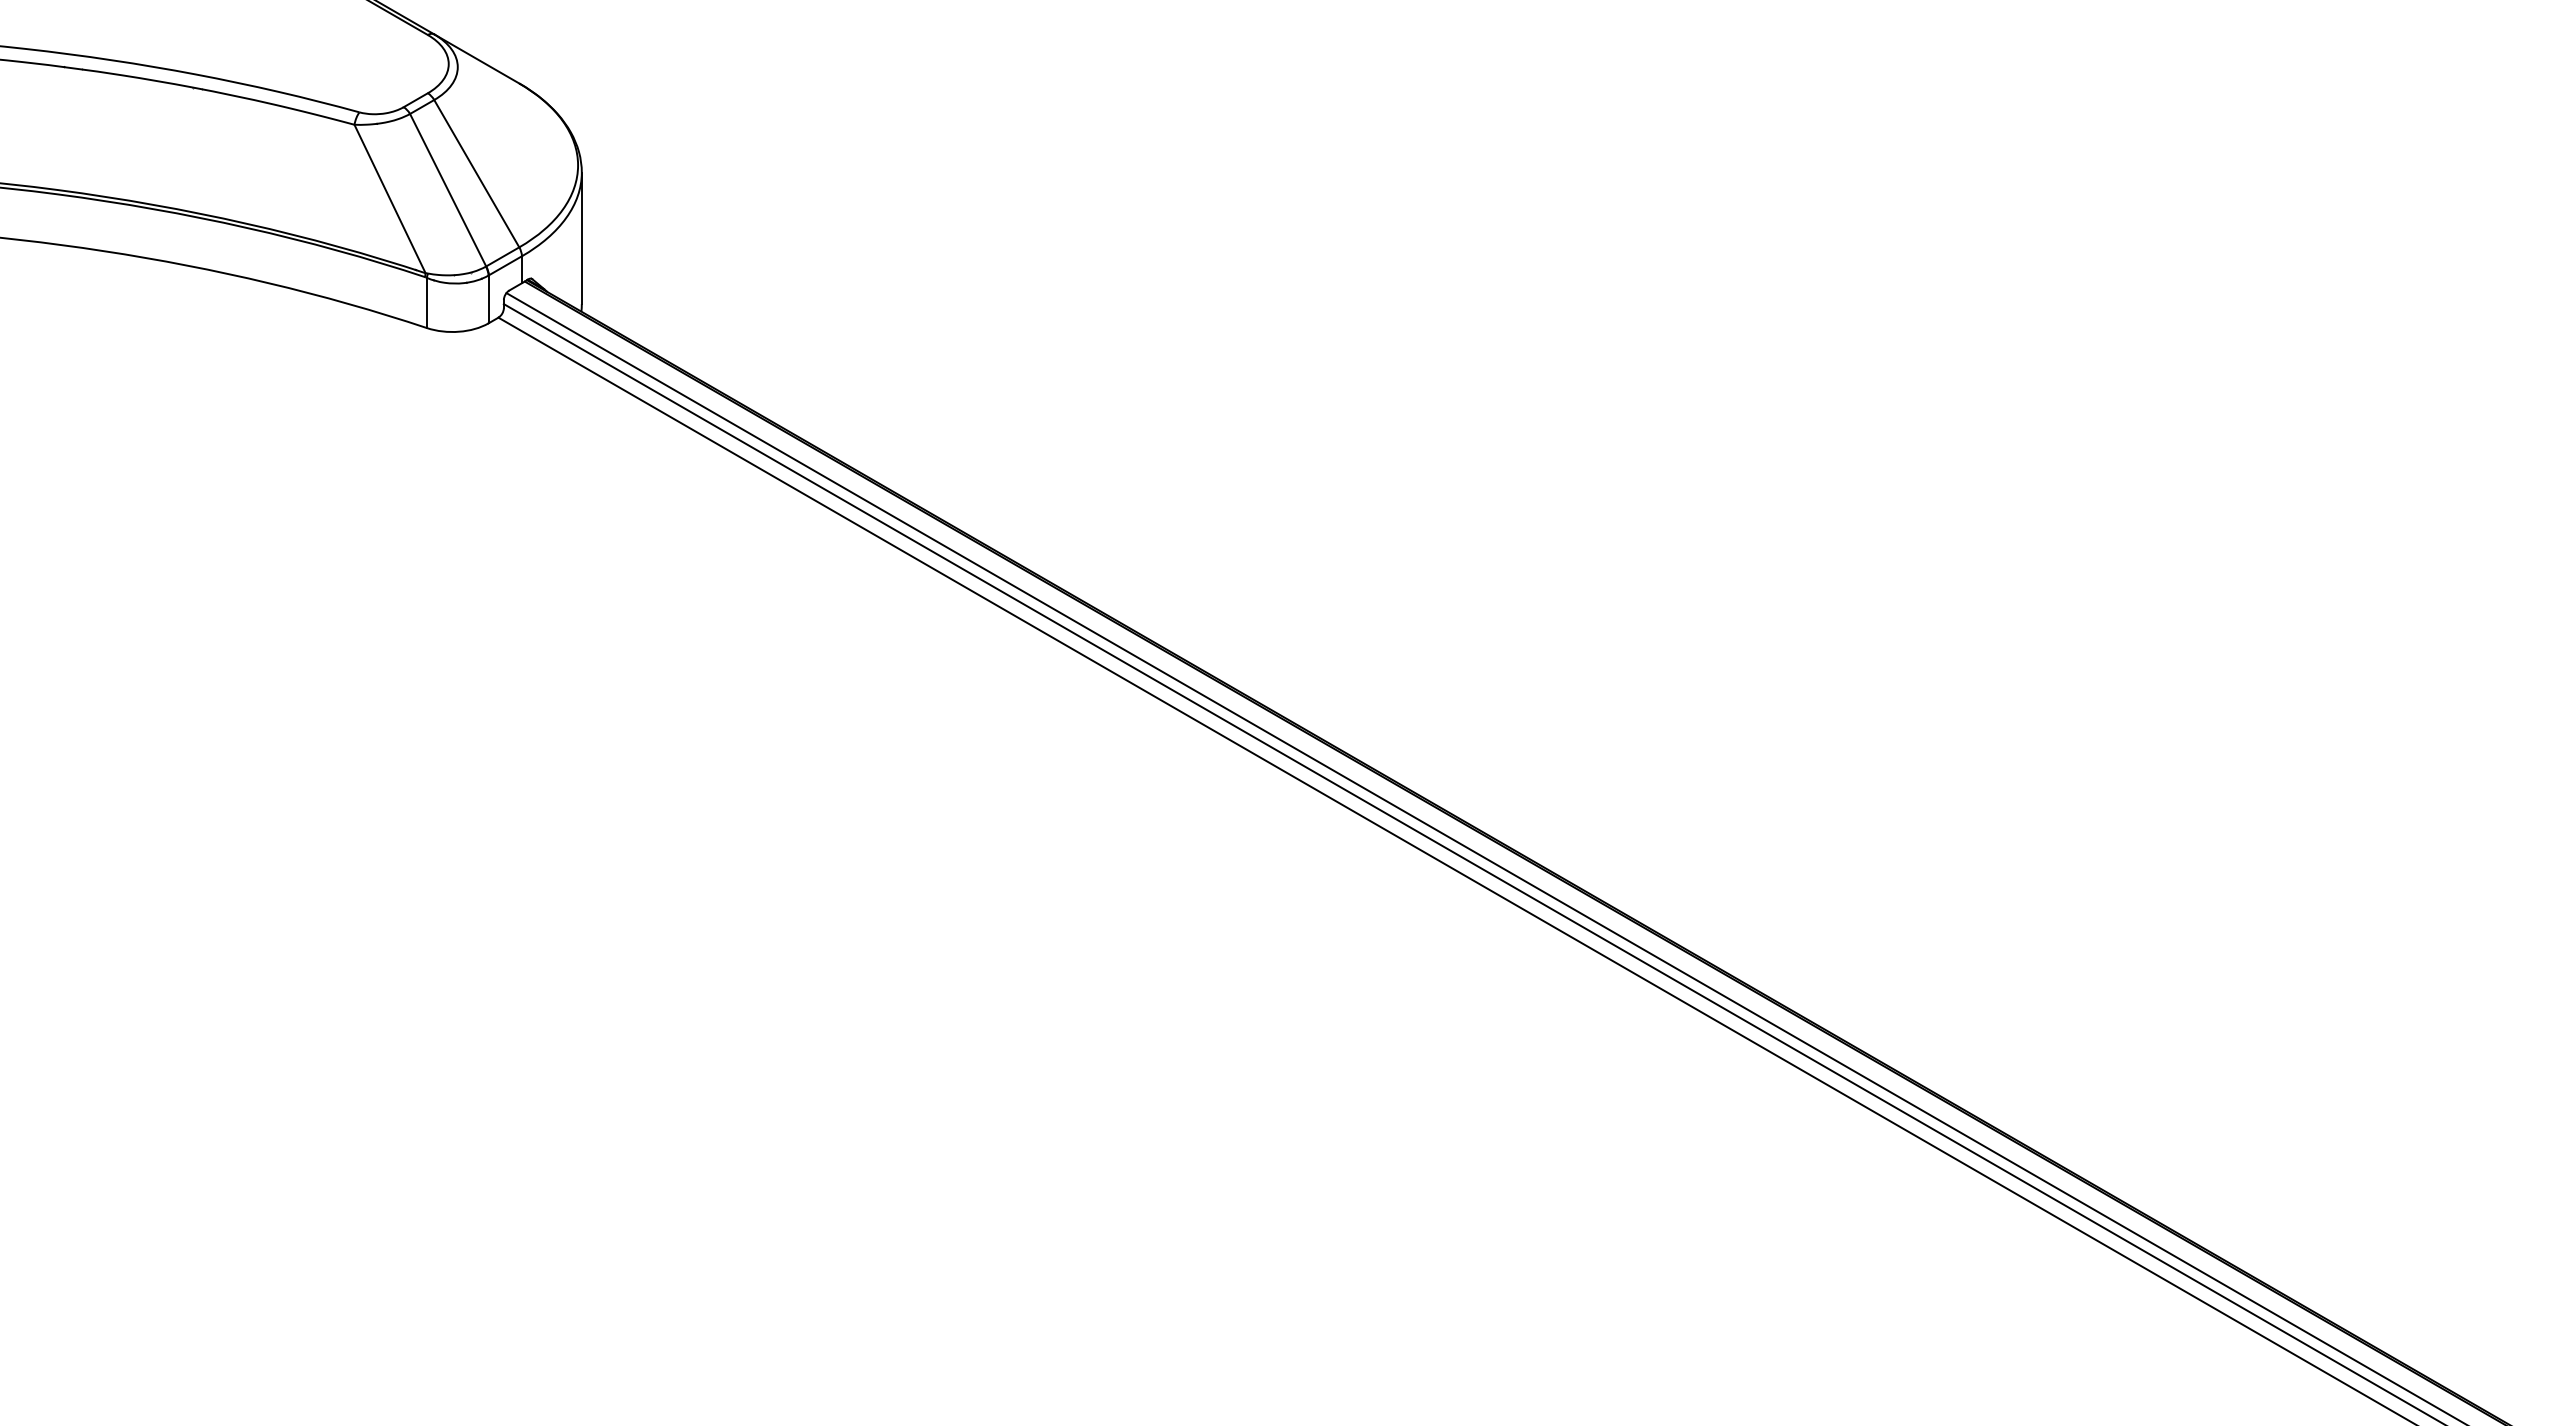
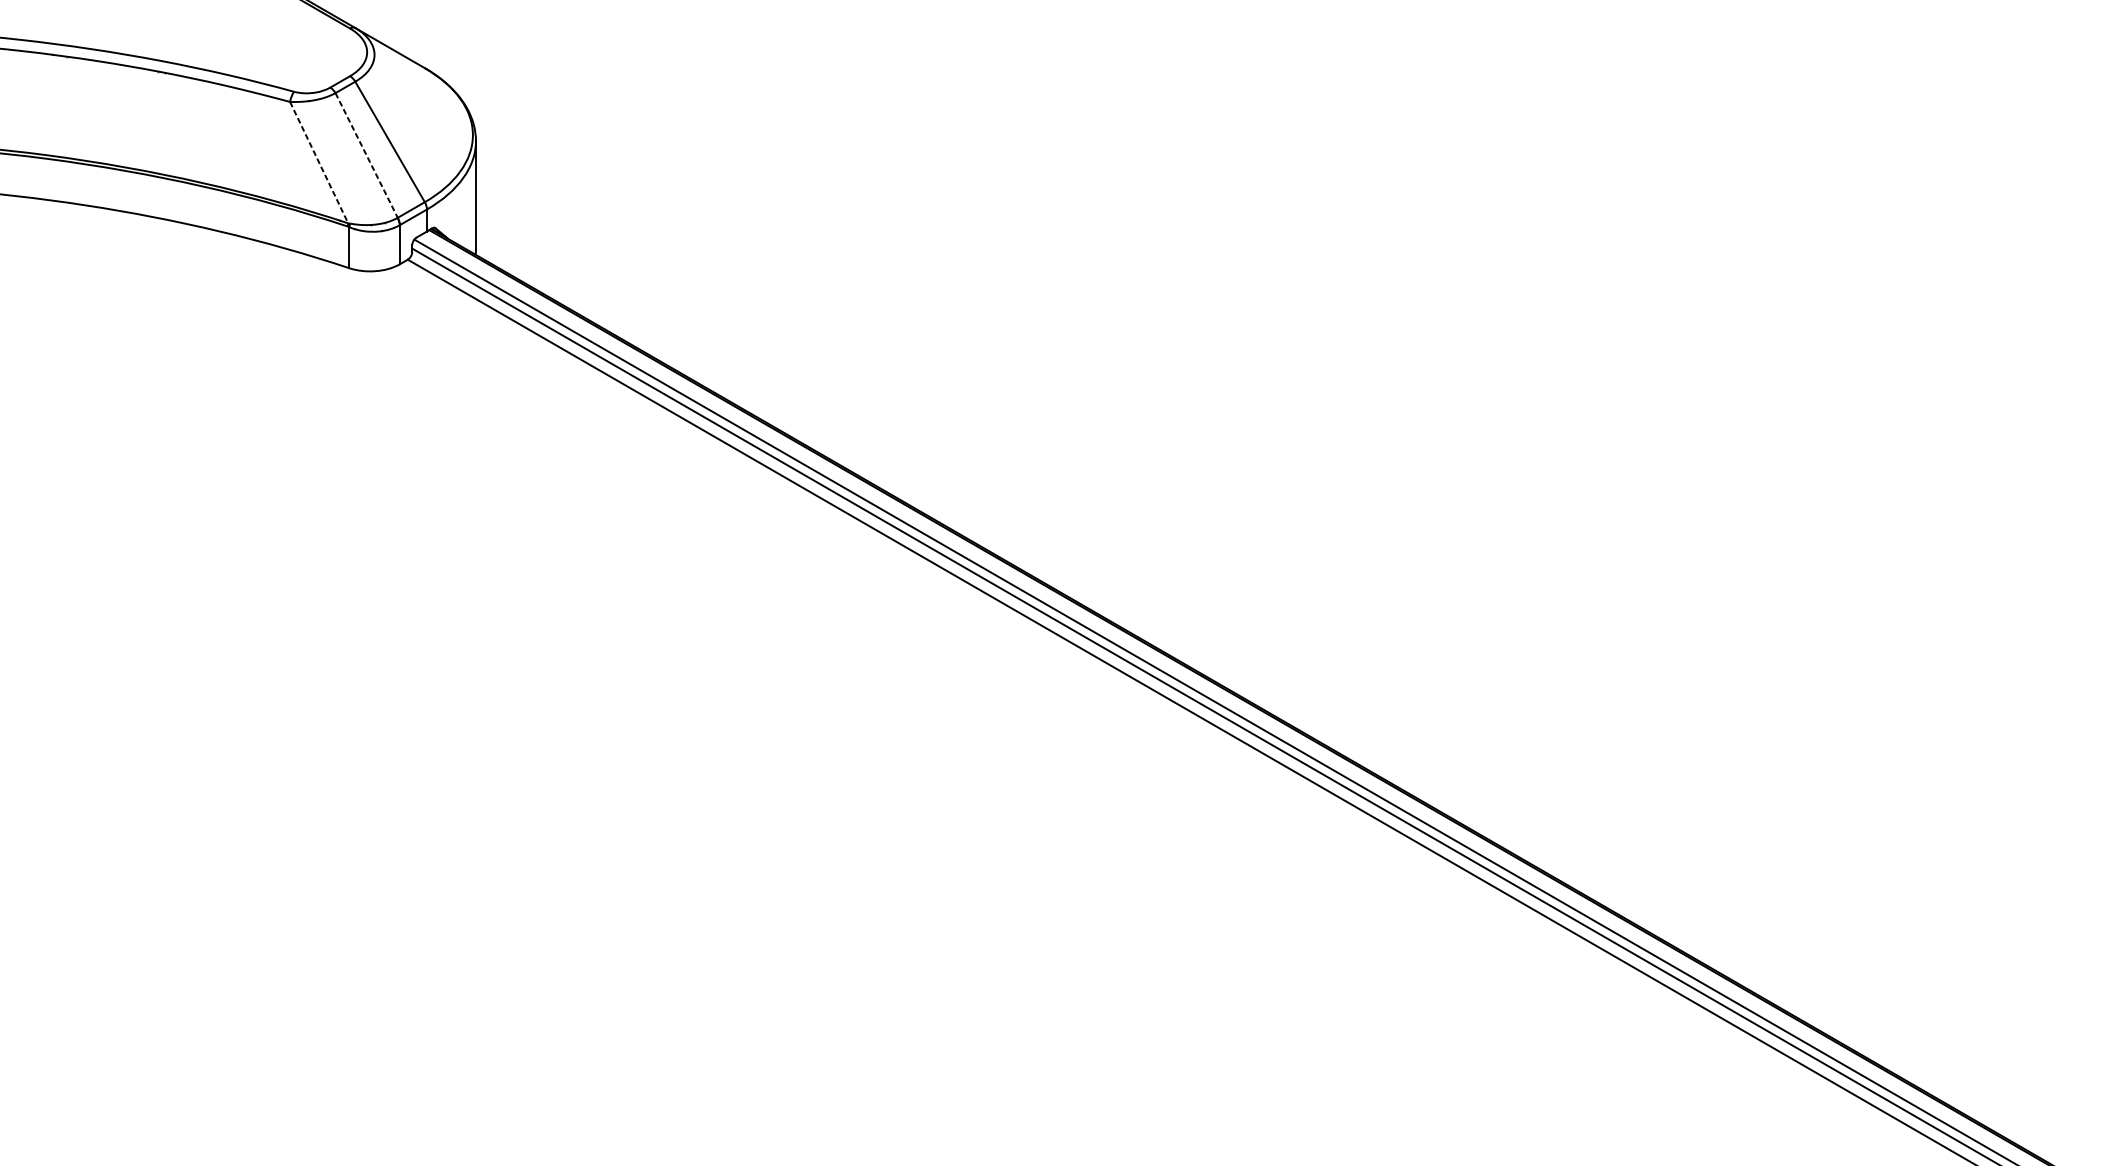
line: (448, 190) -> (366, 155), solid -> dashed
line: (390, 199) -> (319, 163), solid -> dashed

